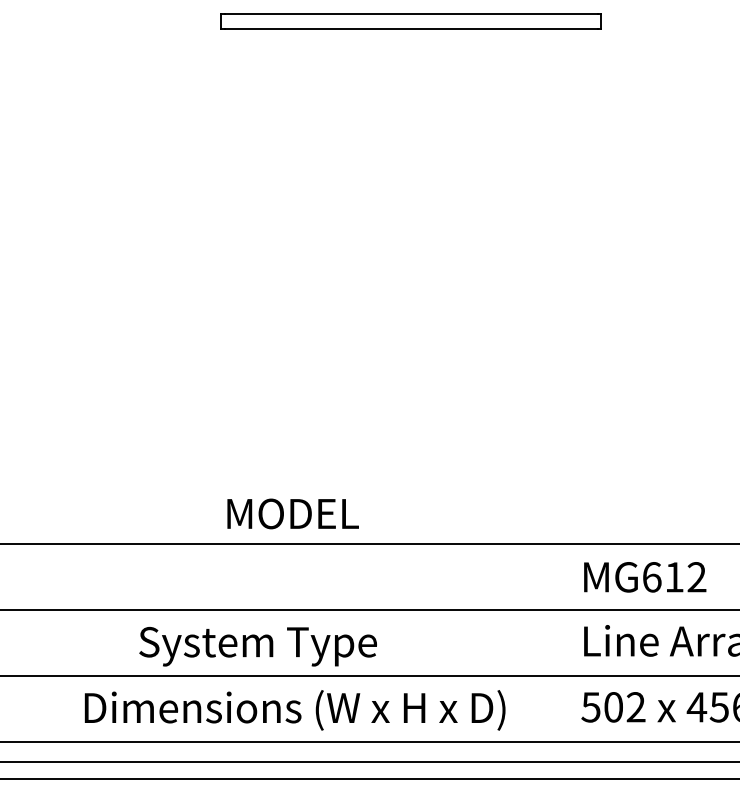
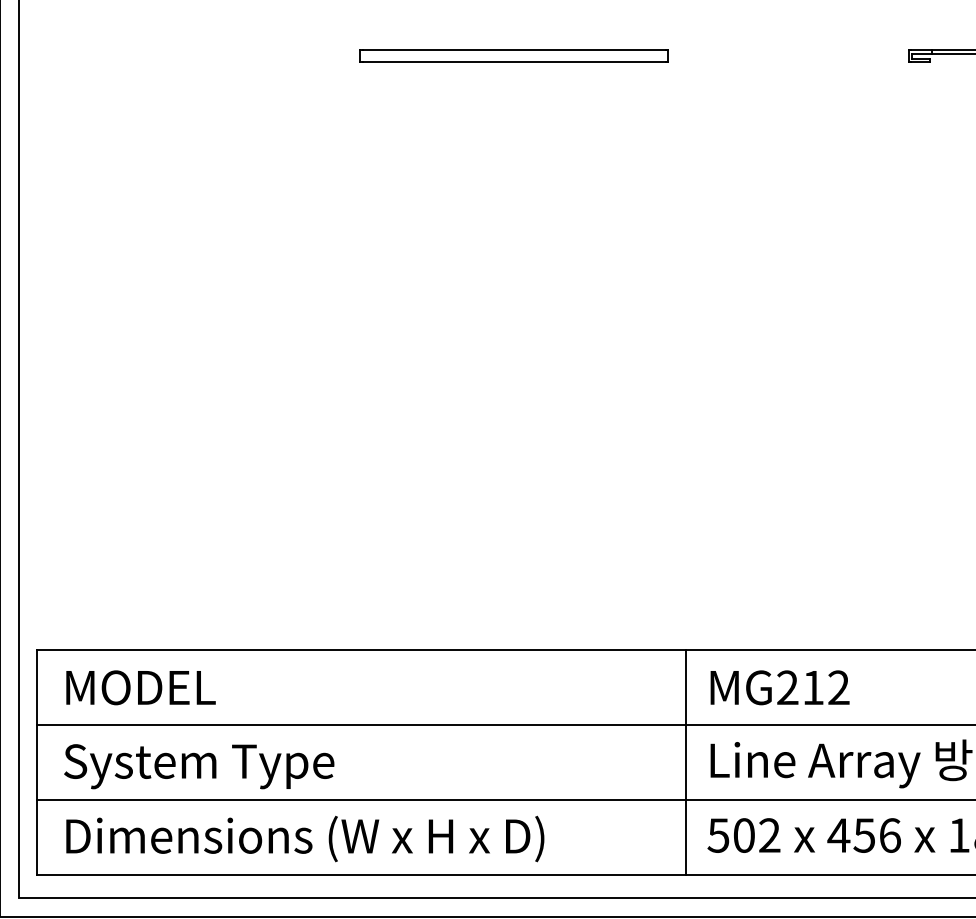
part: (410, 20) -> (513, 55), size x0.71
text: (292, 513) -> (140, 687), moved
text: (651, 577) -> (787, 687), MG612 -> MG212
line: (561, 643) -> (685, 762), added
text: (258, 646) -> (199, 766), moved
text: (295, 709) -> (305, 838), moved

